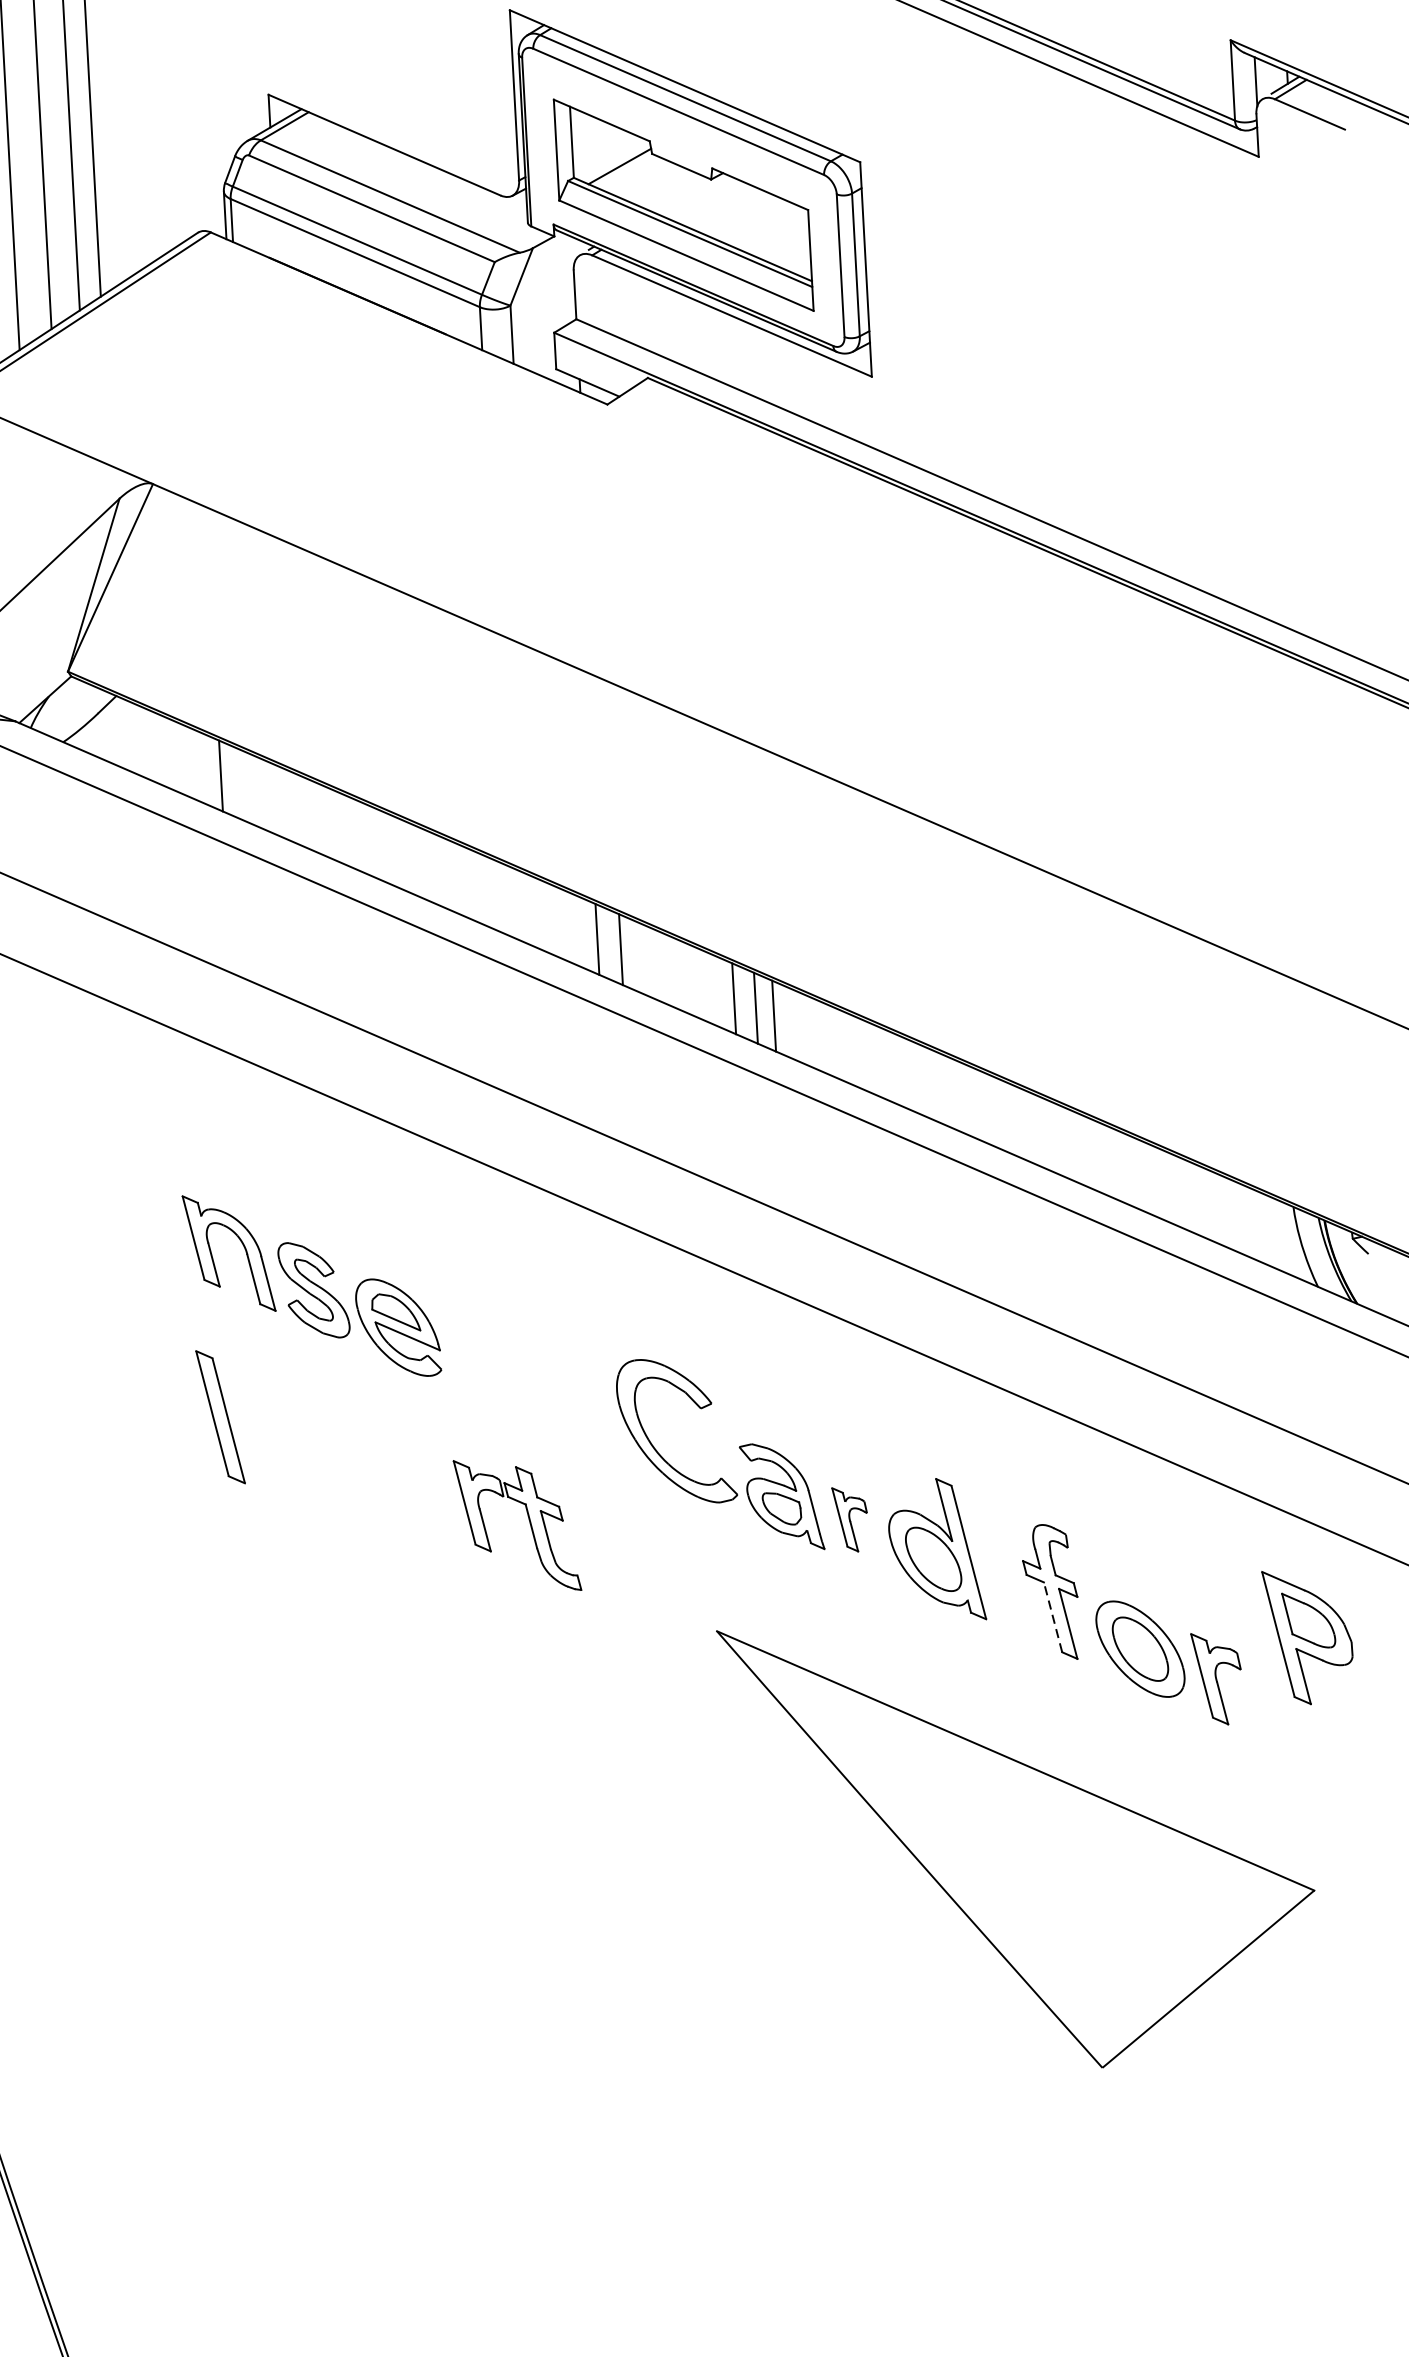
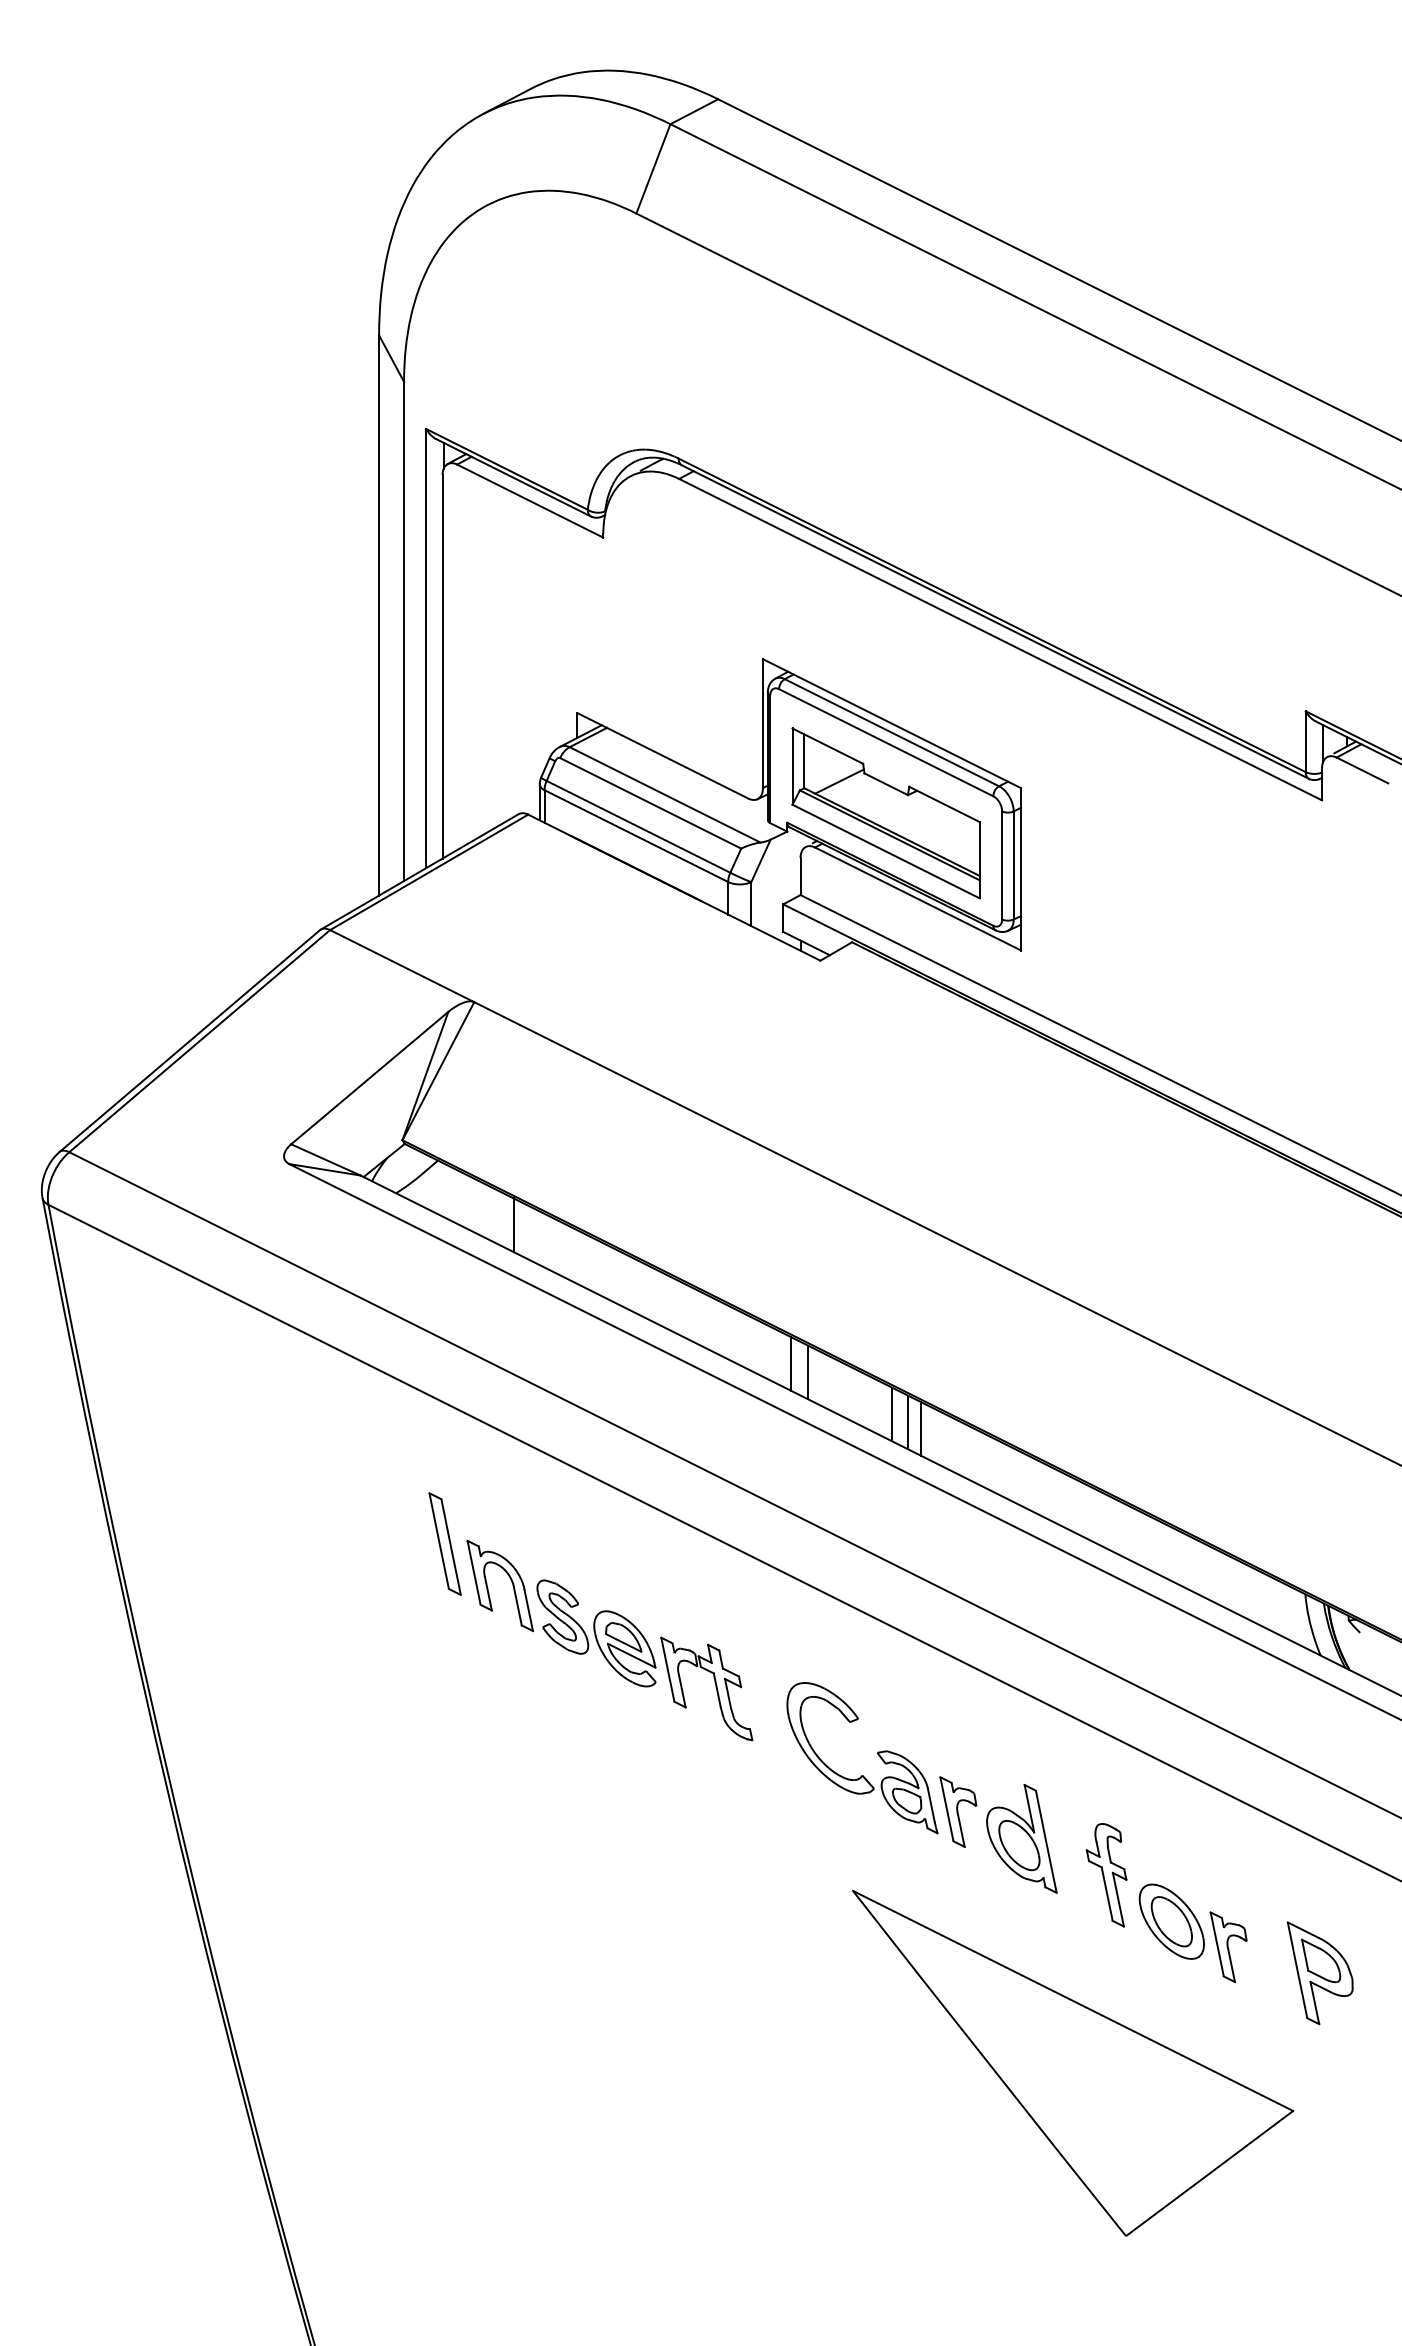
part: (219, 1416) -> (444, 1543), moved
part: (850, 1518) -> (958, 1811), size x1.43
part: (528, 1522) -> (715, 1687), moved
line: (1053, 1616) -> (1107, 1893), dashed -> solid
part: (1307, 1637) -> (1319, 1973), moved

